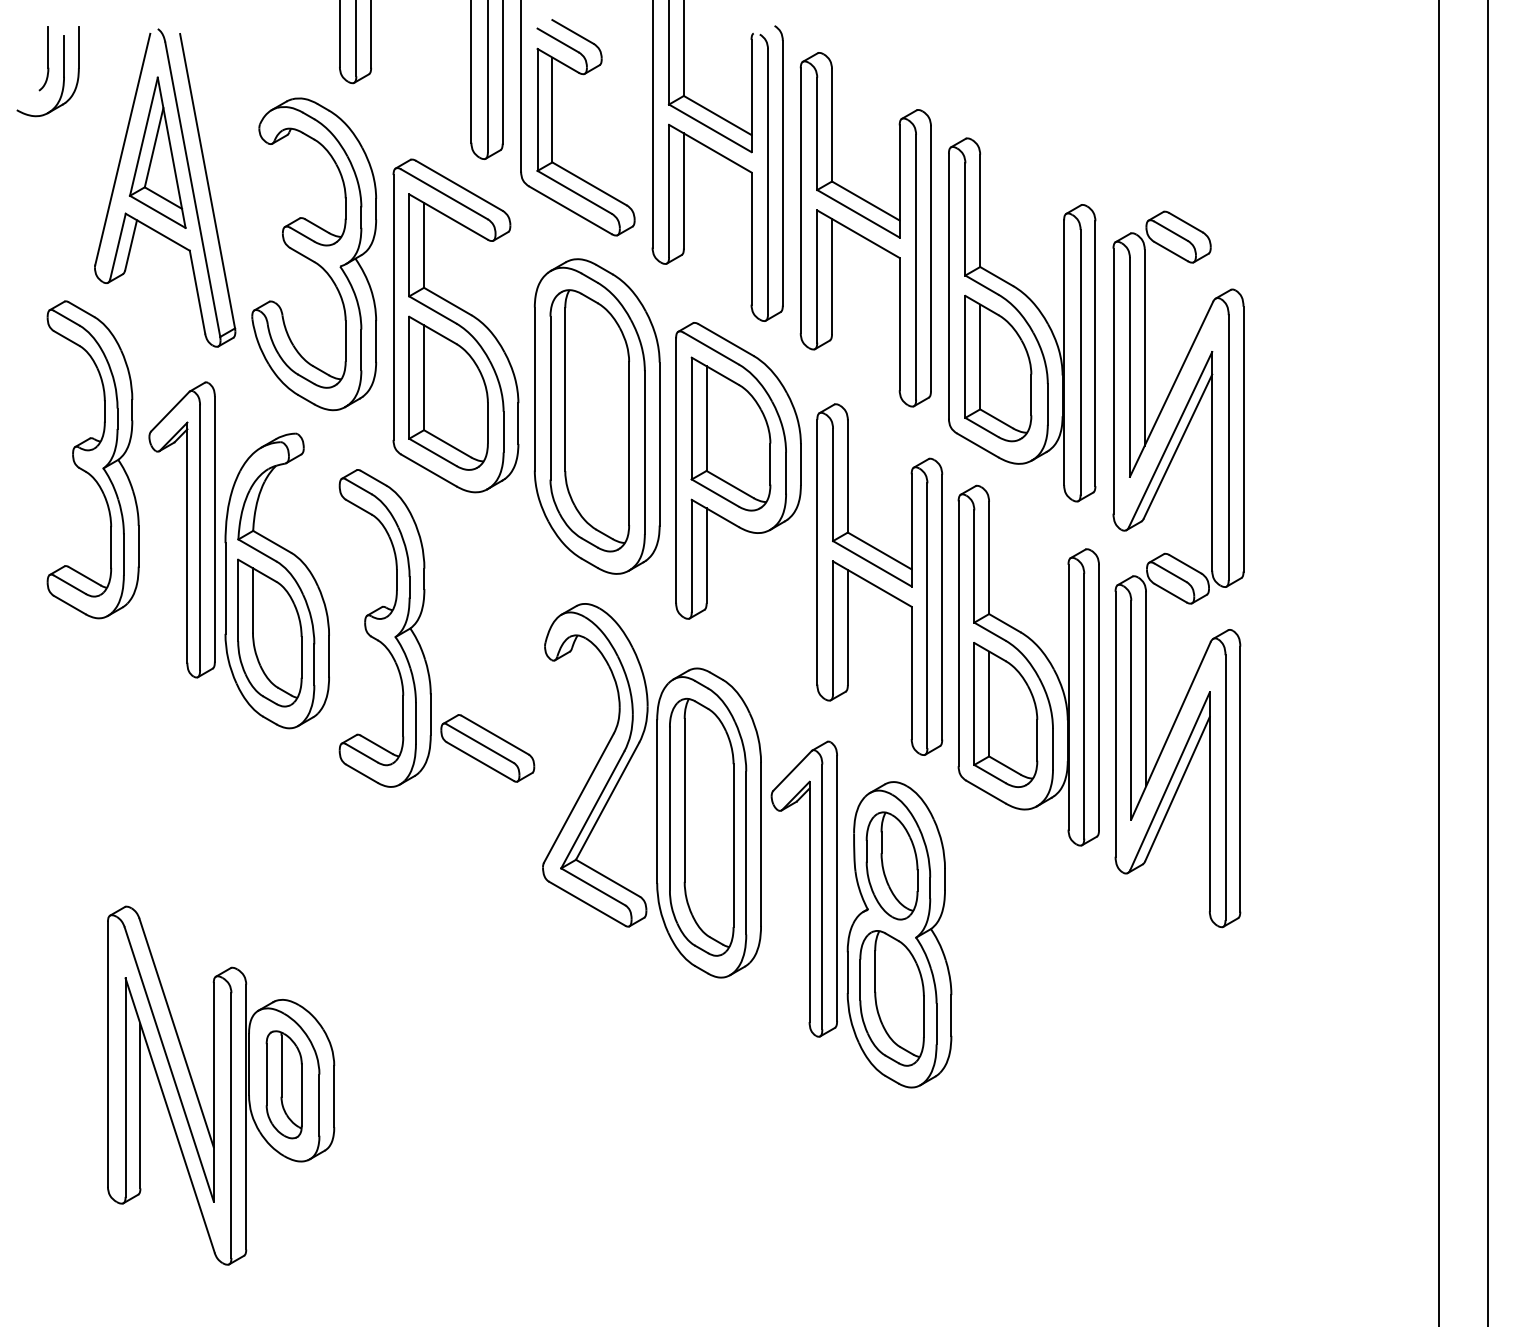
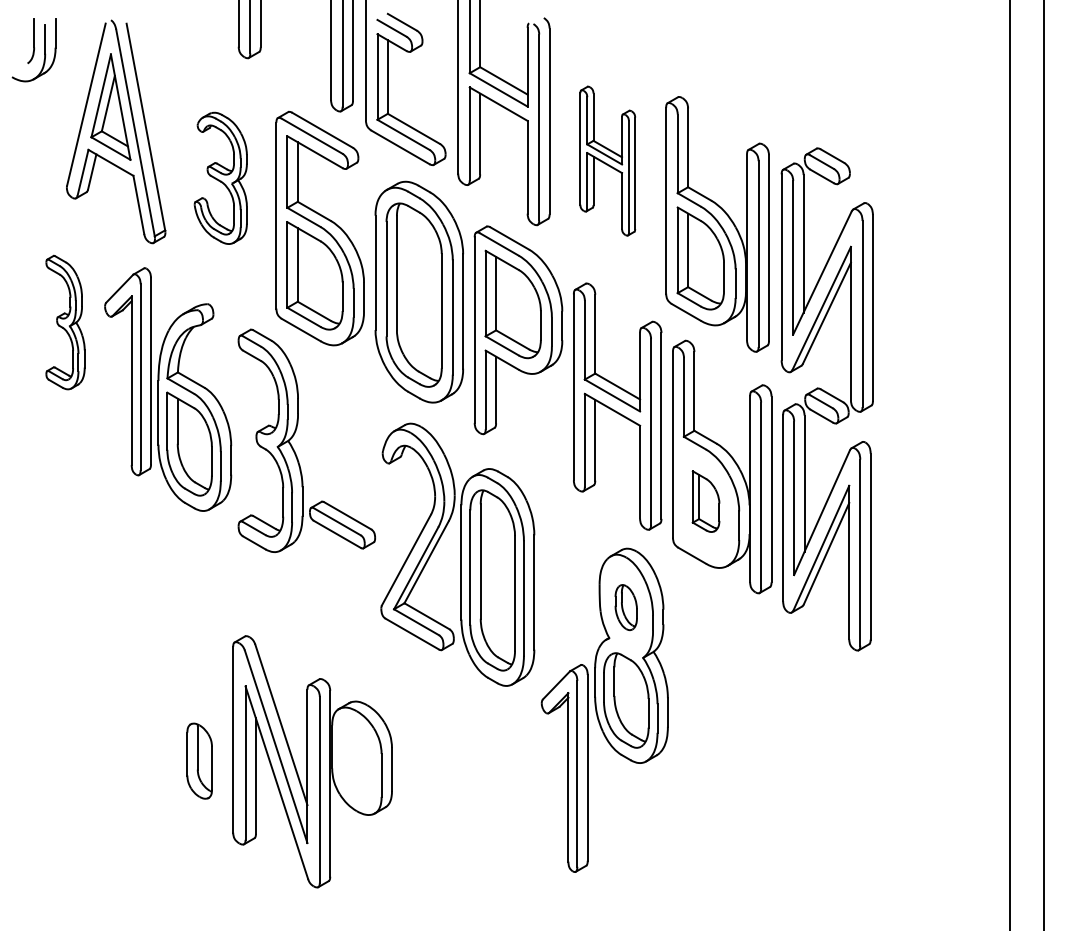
part: (865, 229) -> (607, 160), size x0.6
part: (314, 254) -> (220, 178), size x0.6
part: (92, 459) -> (65, 322), size x0.6
part: (1005, 714) -> (705, 501), size x0.6
part: (891, 865) -> (625, 607), size x0.6
part: (803, 888) -> (564, 767), moved
part: (221, 1085) -> (312, 761), moved

